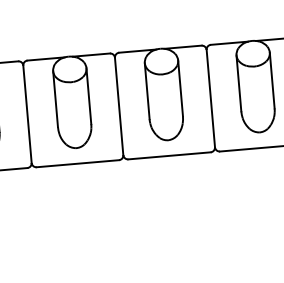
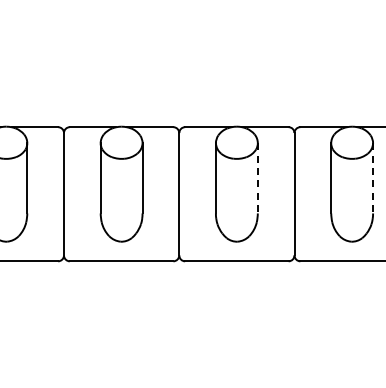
line: (272, 80) -> (373, 178), solid -> dashed
line: (180, 88) -> (257, 178), solid -> dashed

